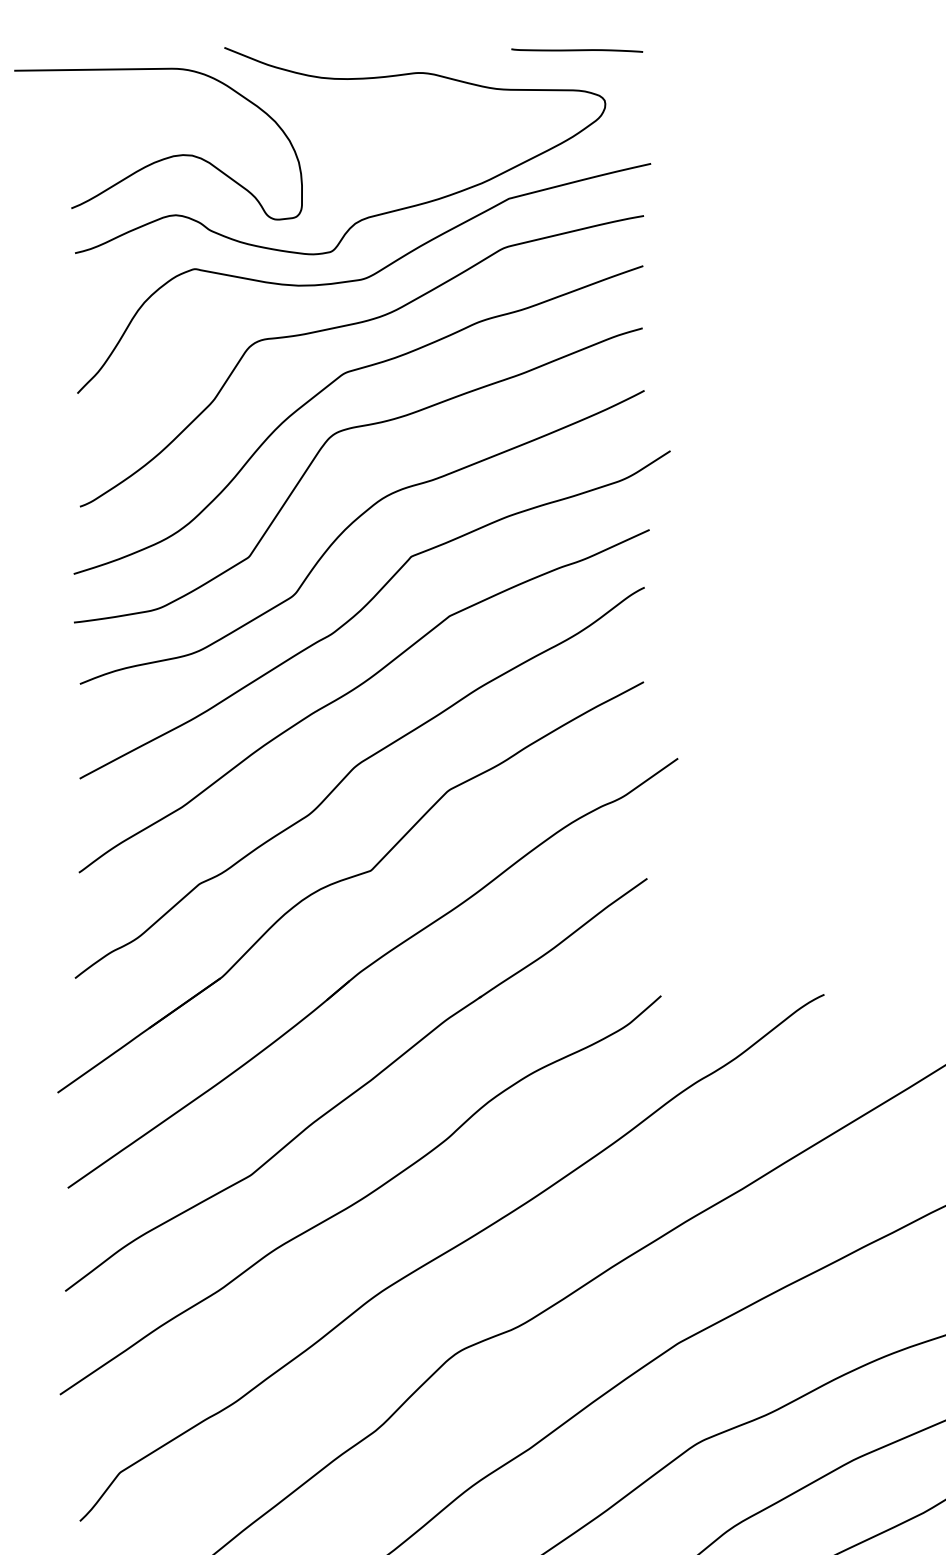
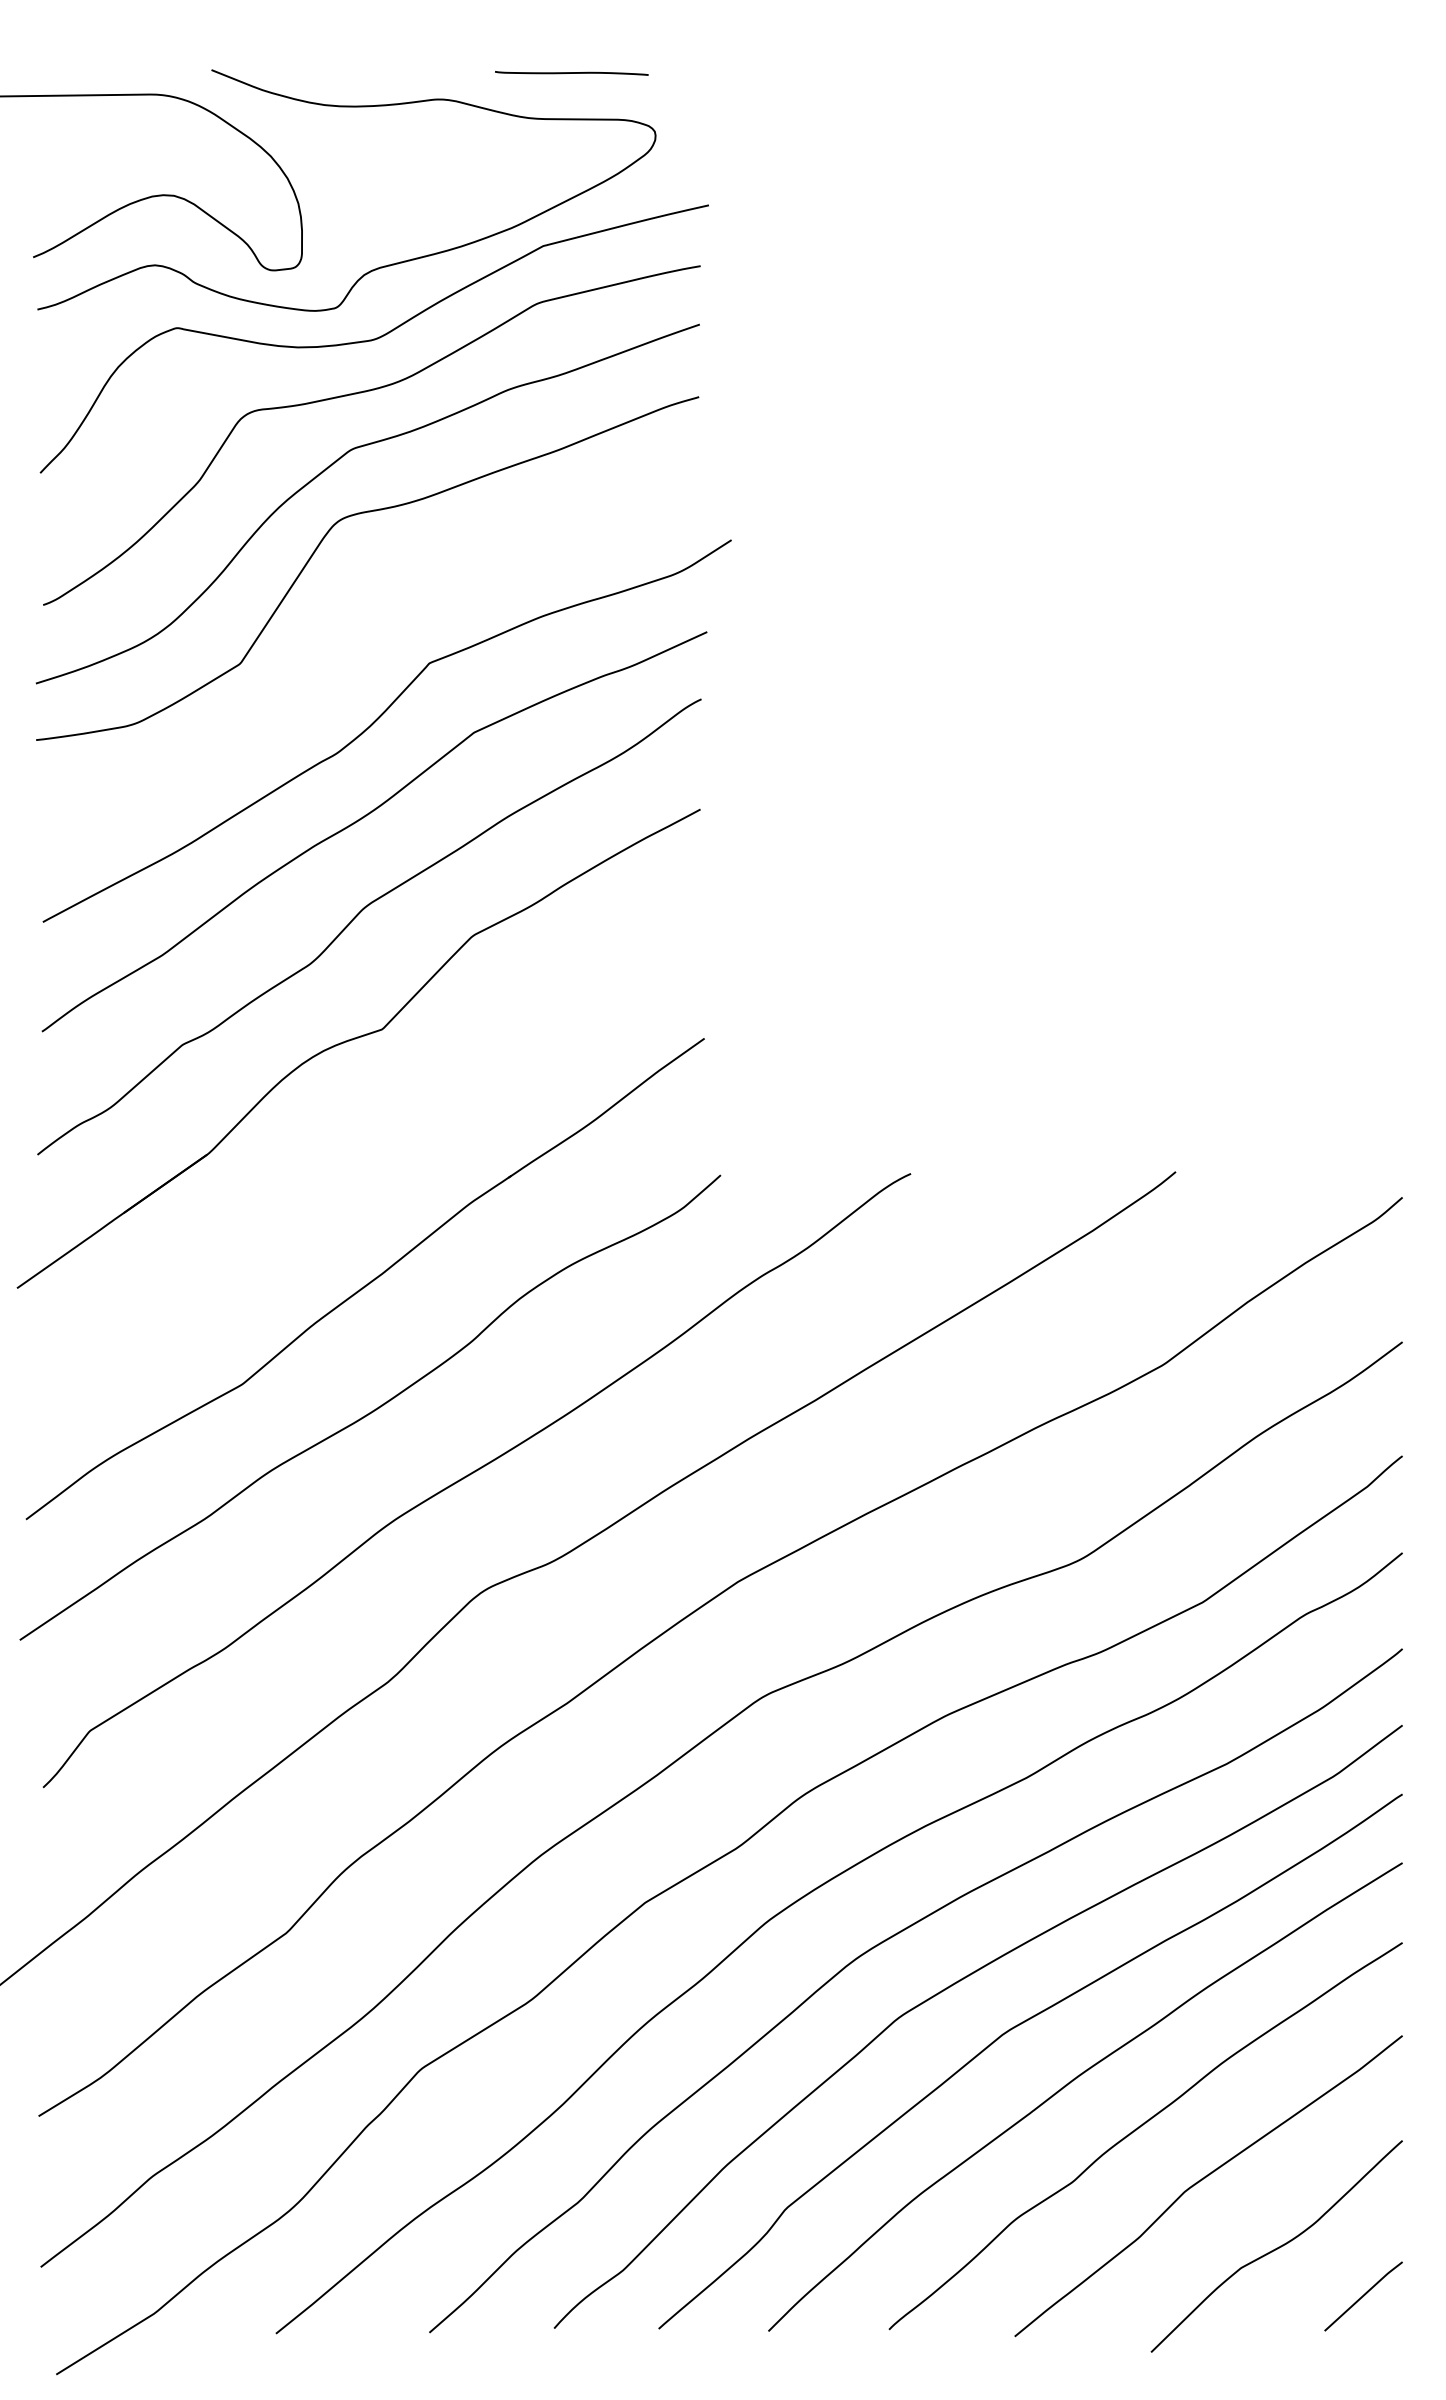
curve: (576, 50) -> (571, 73), moved
curve: (351, 525) -> (359, 626), removed
part: (369, 966) -> (380, 1141), removed

